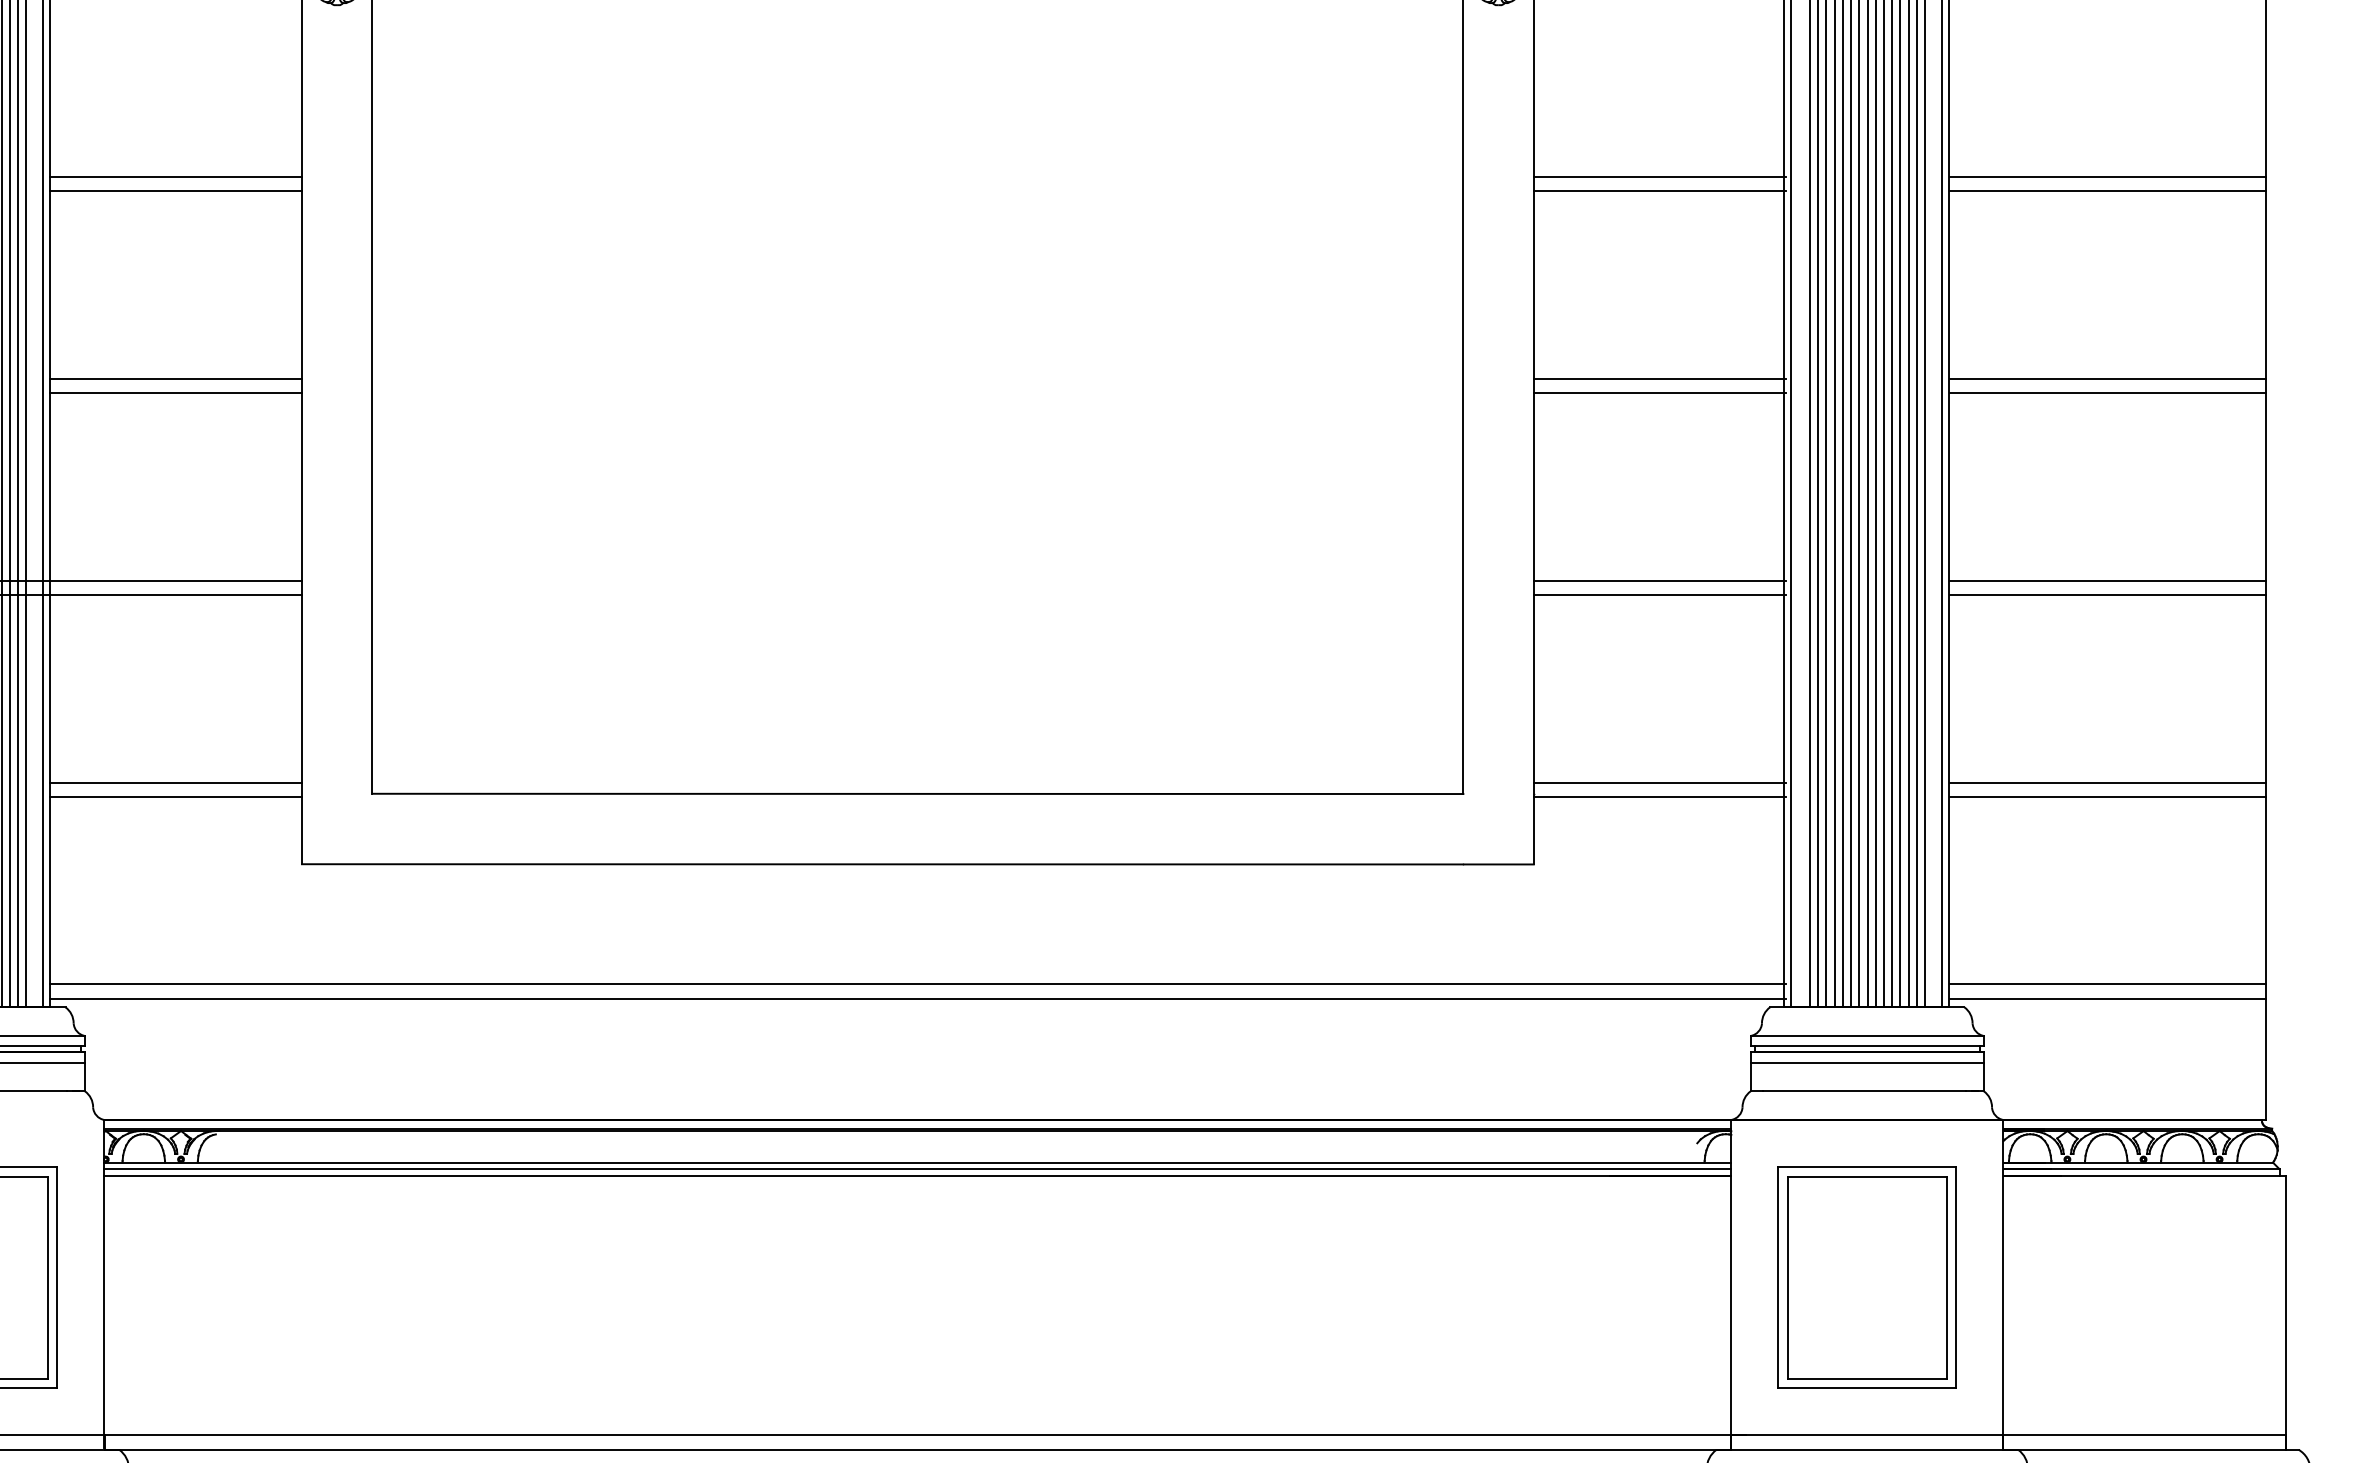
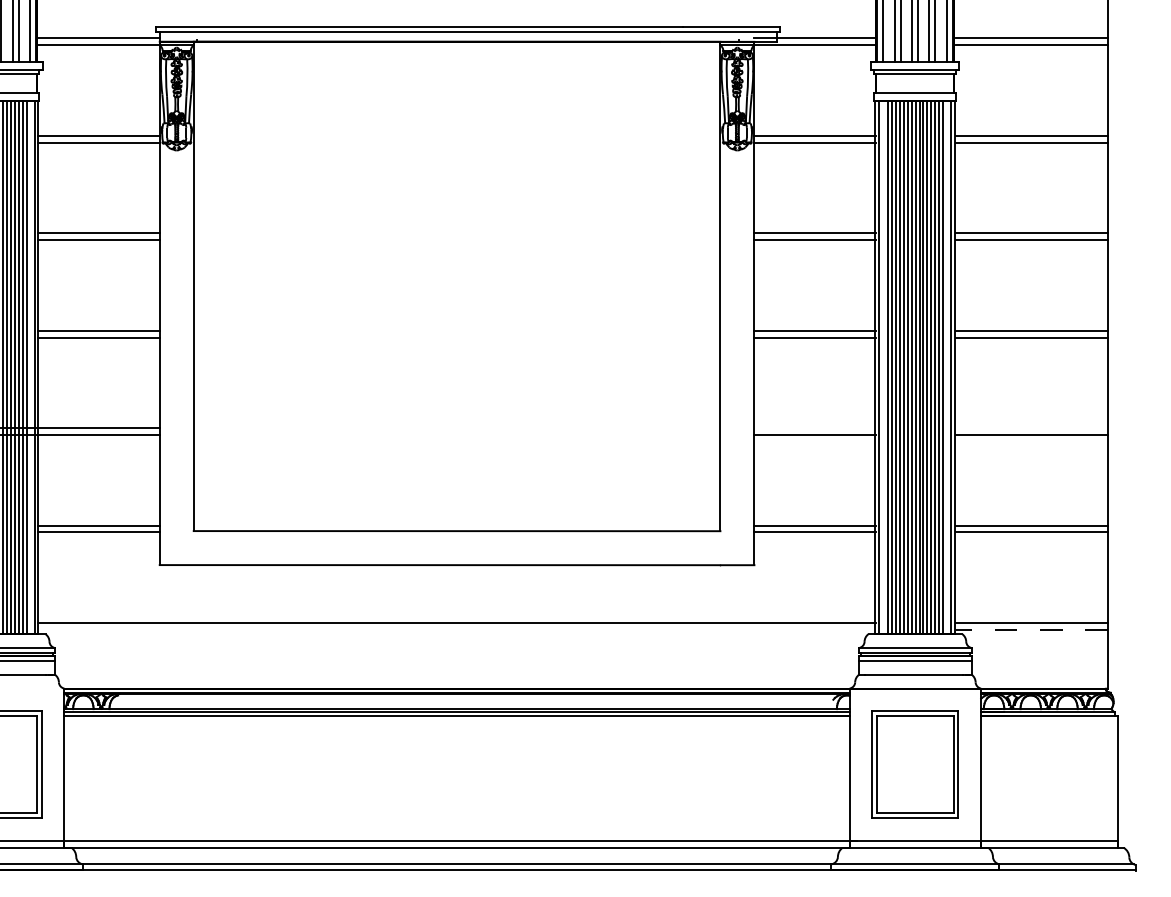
line: (1660, 581) -> (815, 428), removed
line: (2107, 581) -> (1031, 428), removed
line: (916, 997) -> (456, 629), removed
line: (2107, 997) -> (1031, 629), solid -> dashed

